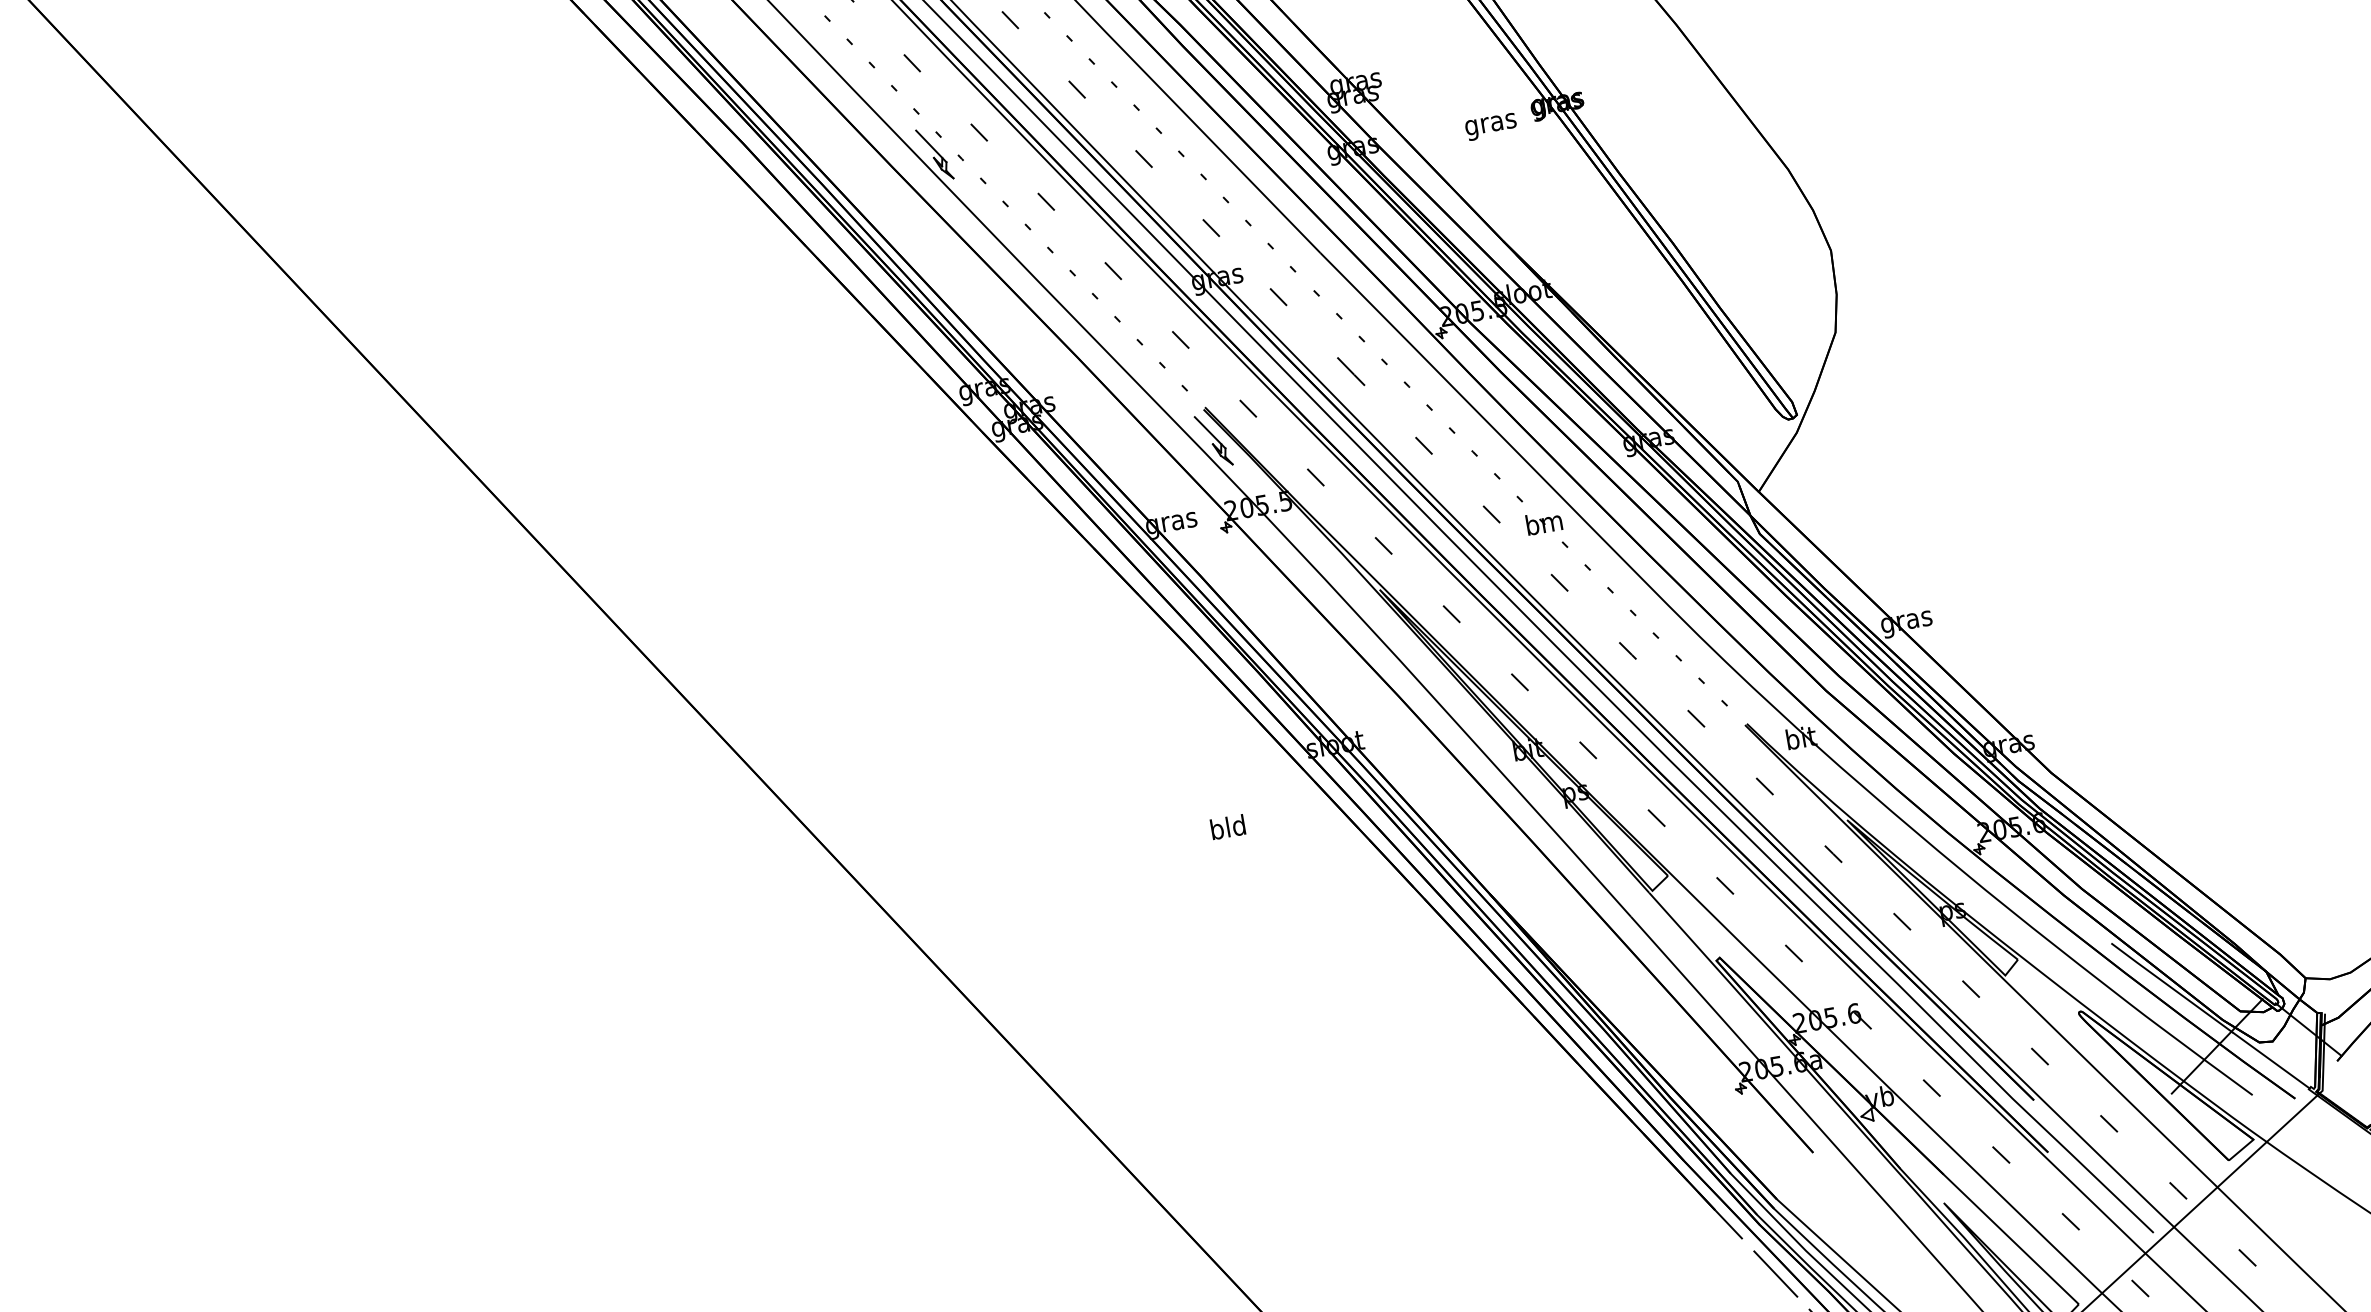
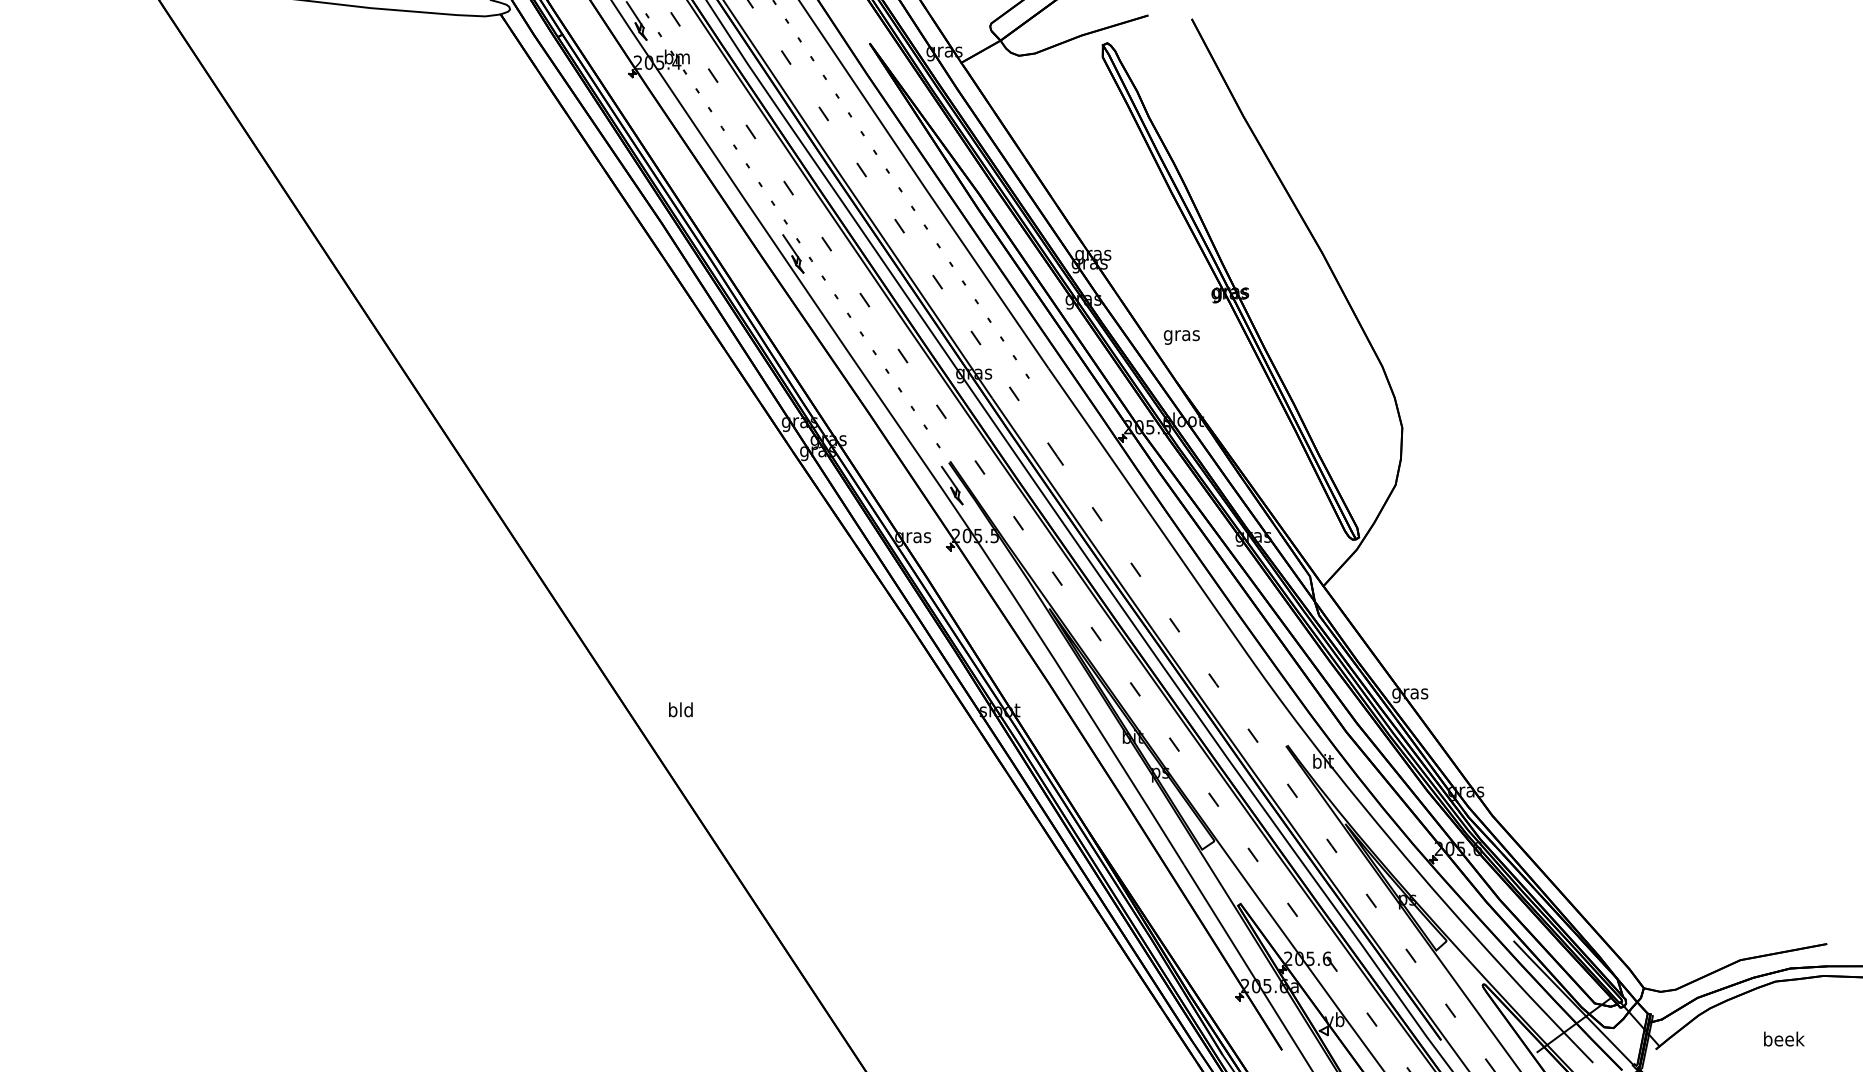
text: (1490, 127) -> (1181, 337), moved
part: (1520, 497) -> (1157, 561), removed
text: (1227, 826) -> (680, 709), moved

